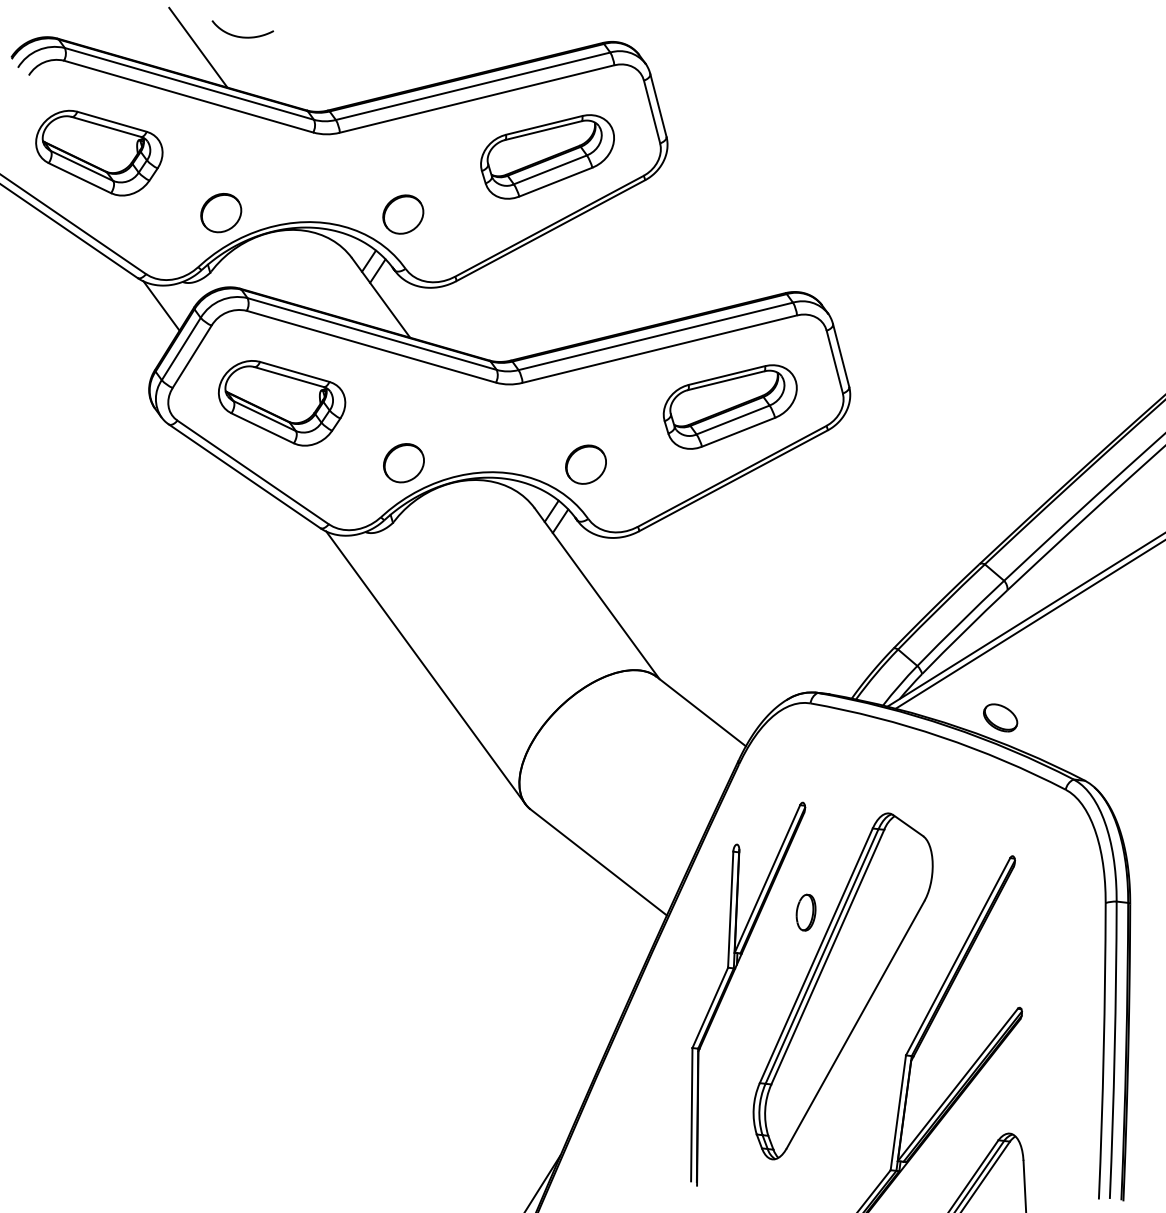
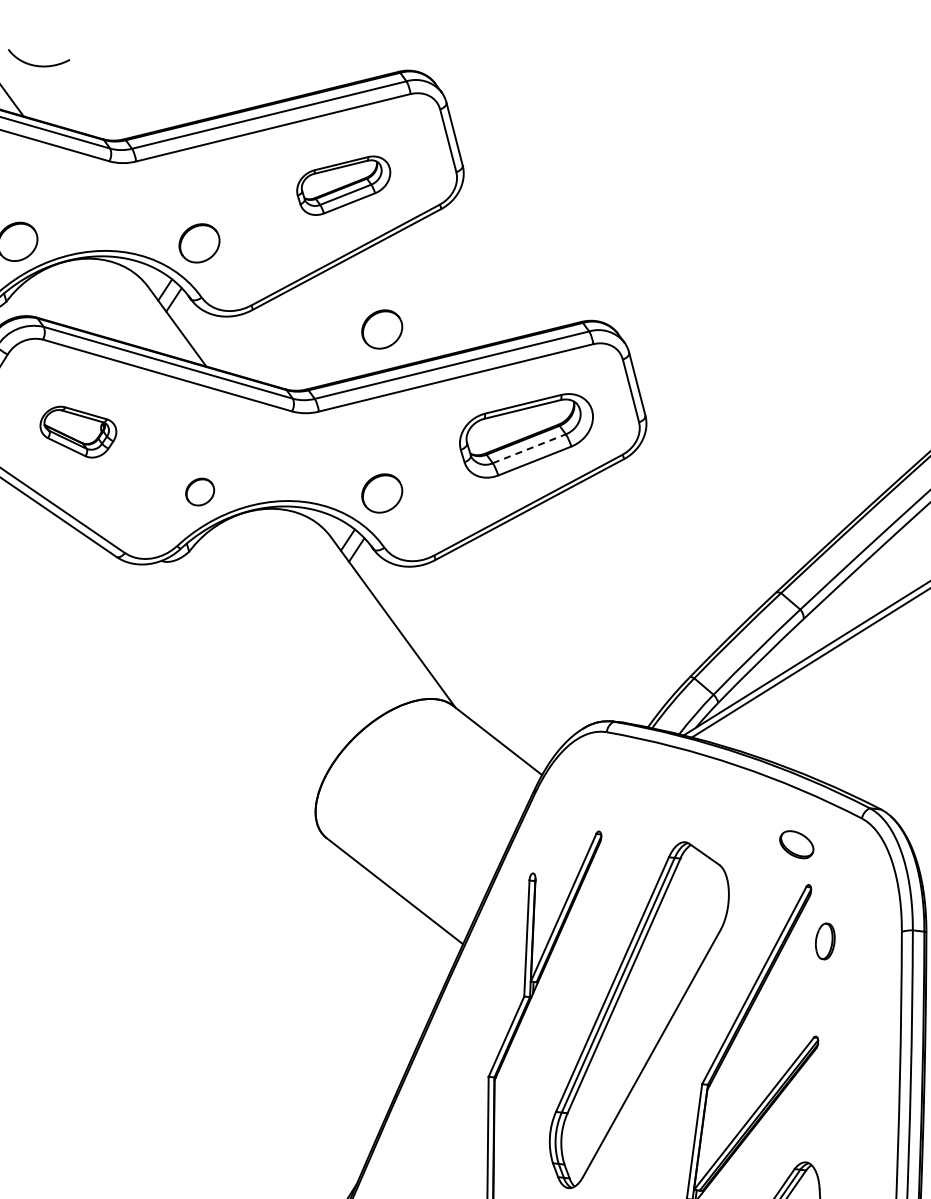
part: (547, 156) -> (343, 185), size x0.7
part: (585, 300) -> (381, 329), added
part: (282, 403) -> (78, 432), size x0.6
line: (733, 419) -> (529, 448), solid -> dashed
part: (403, 463) -> (199, 492), size x0.7
line: (425, 667) -> (221, 696), removed
part: (1000, 717) -> (796, 844), moved
part: (805, 912) -> (824, 941), moved

